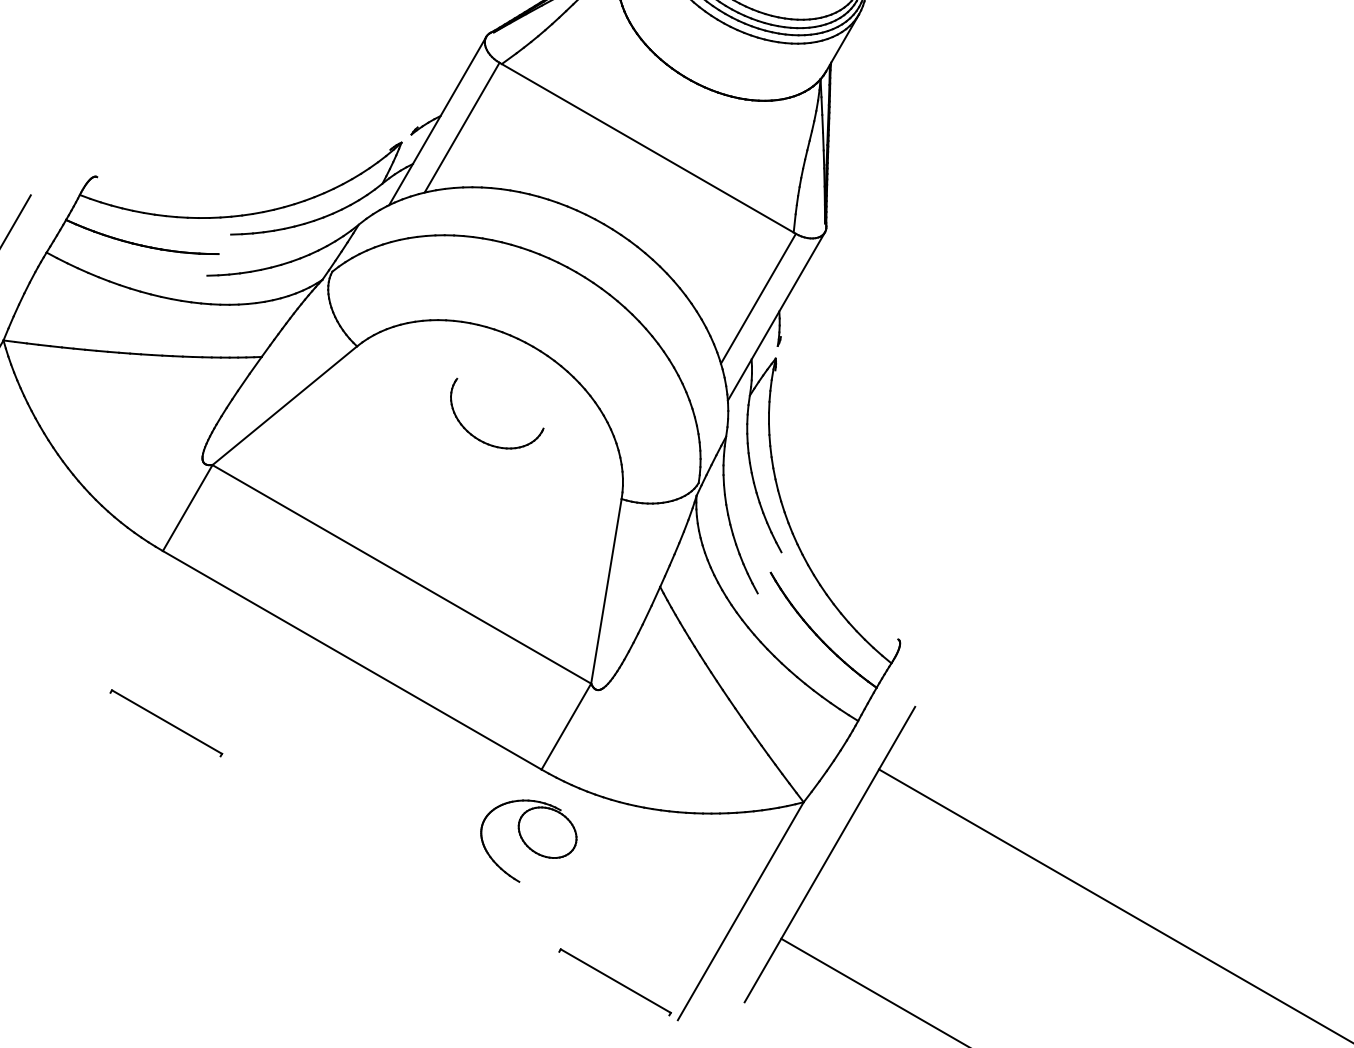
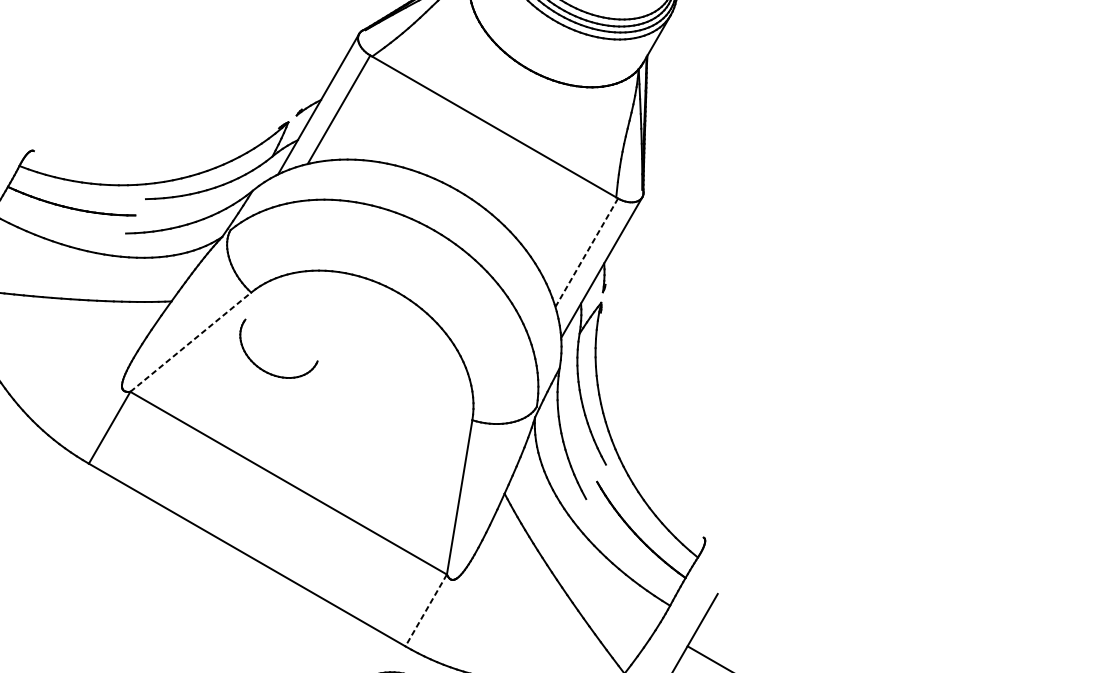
line: (758, 298) -> (586, 252), solid -> dashed
line: (284, 405) -> (190, 342), solid -> dashed
part: (484, 441) -> (268, 372), moved
part: (166, 723) -> (91, 607), removed
line: (566, 726) -> (426, 610), solid -> dashed

